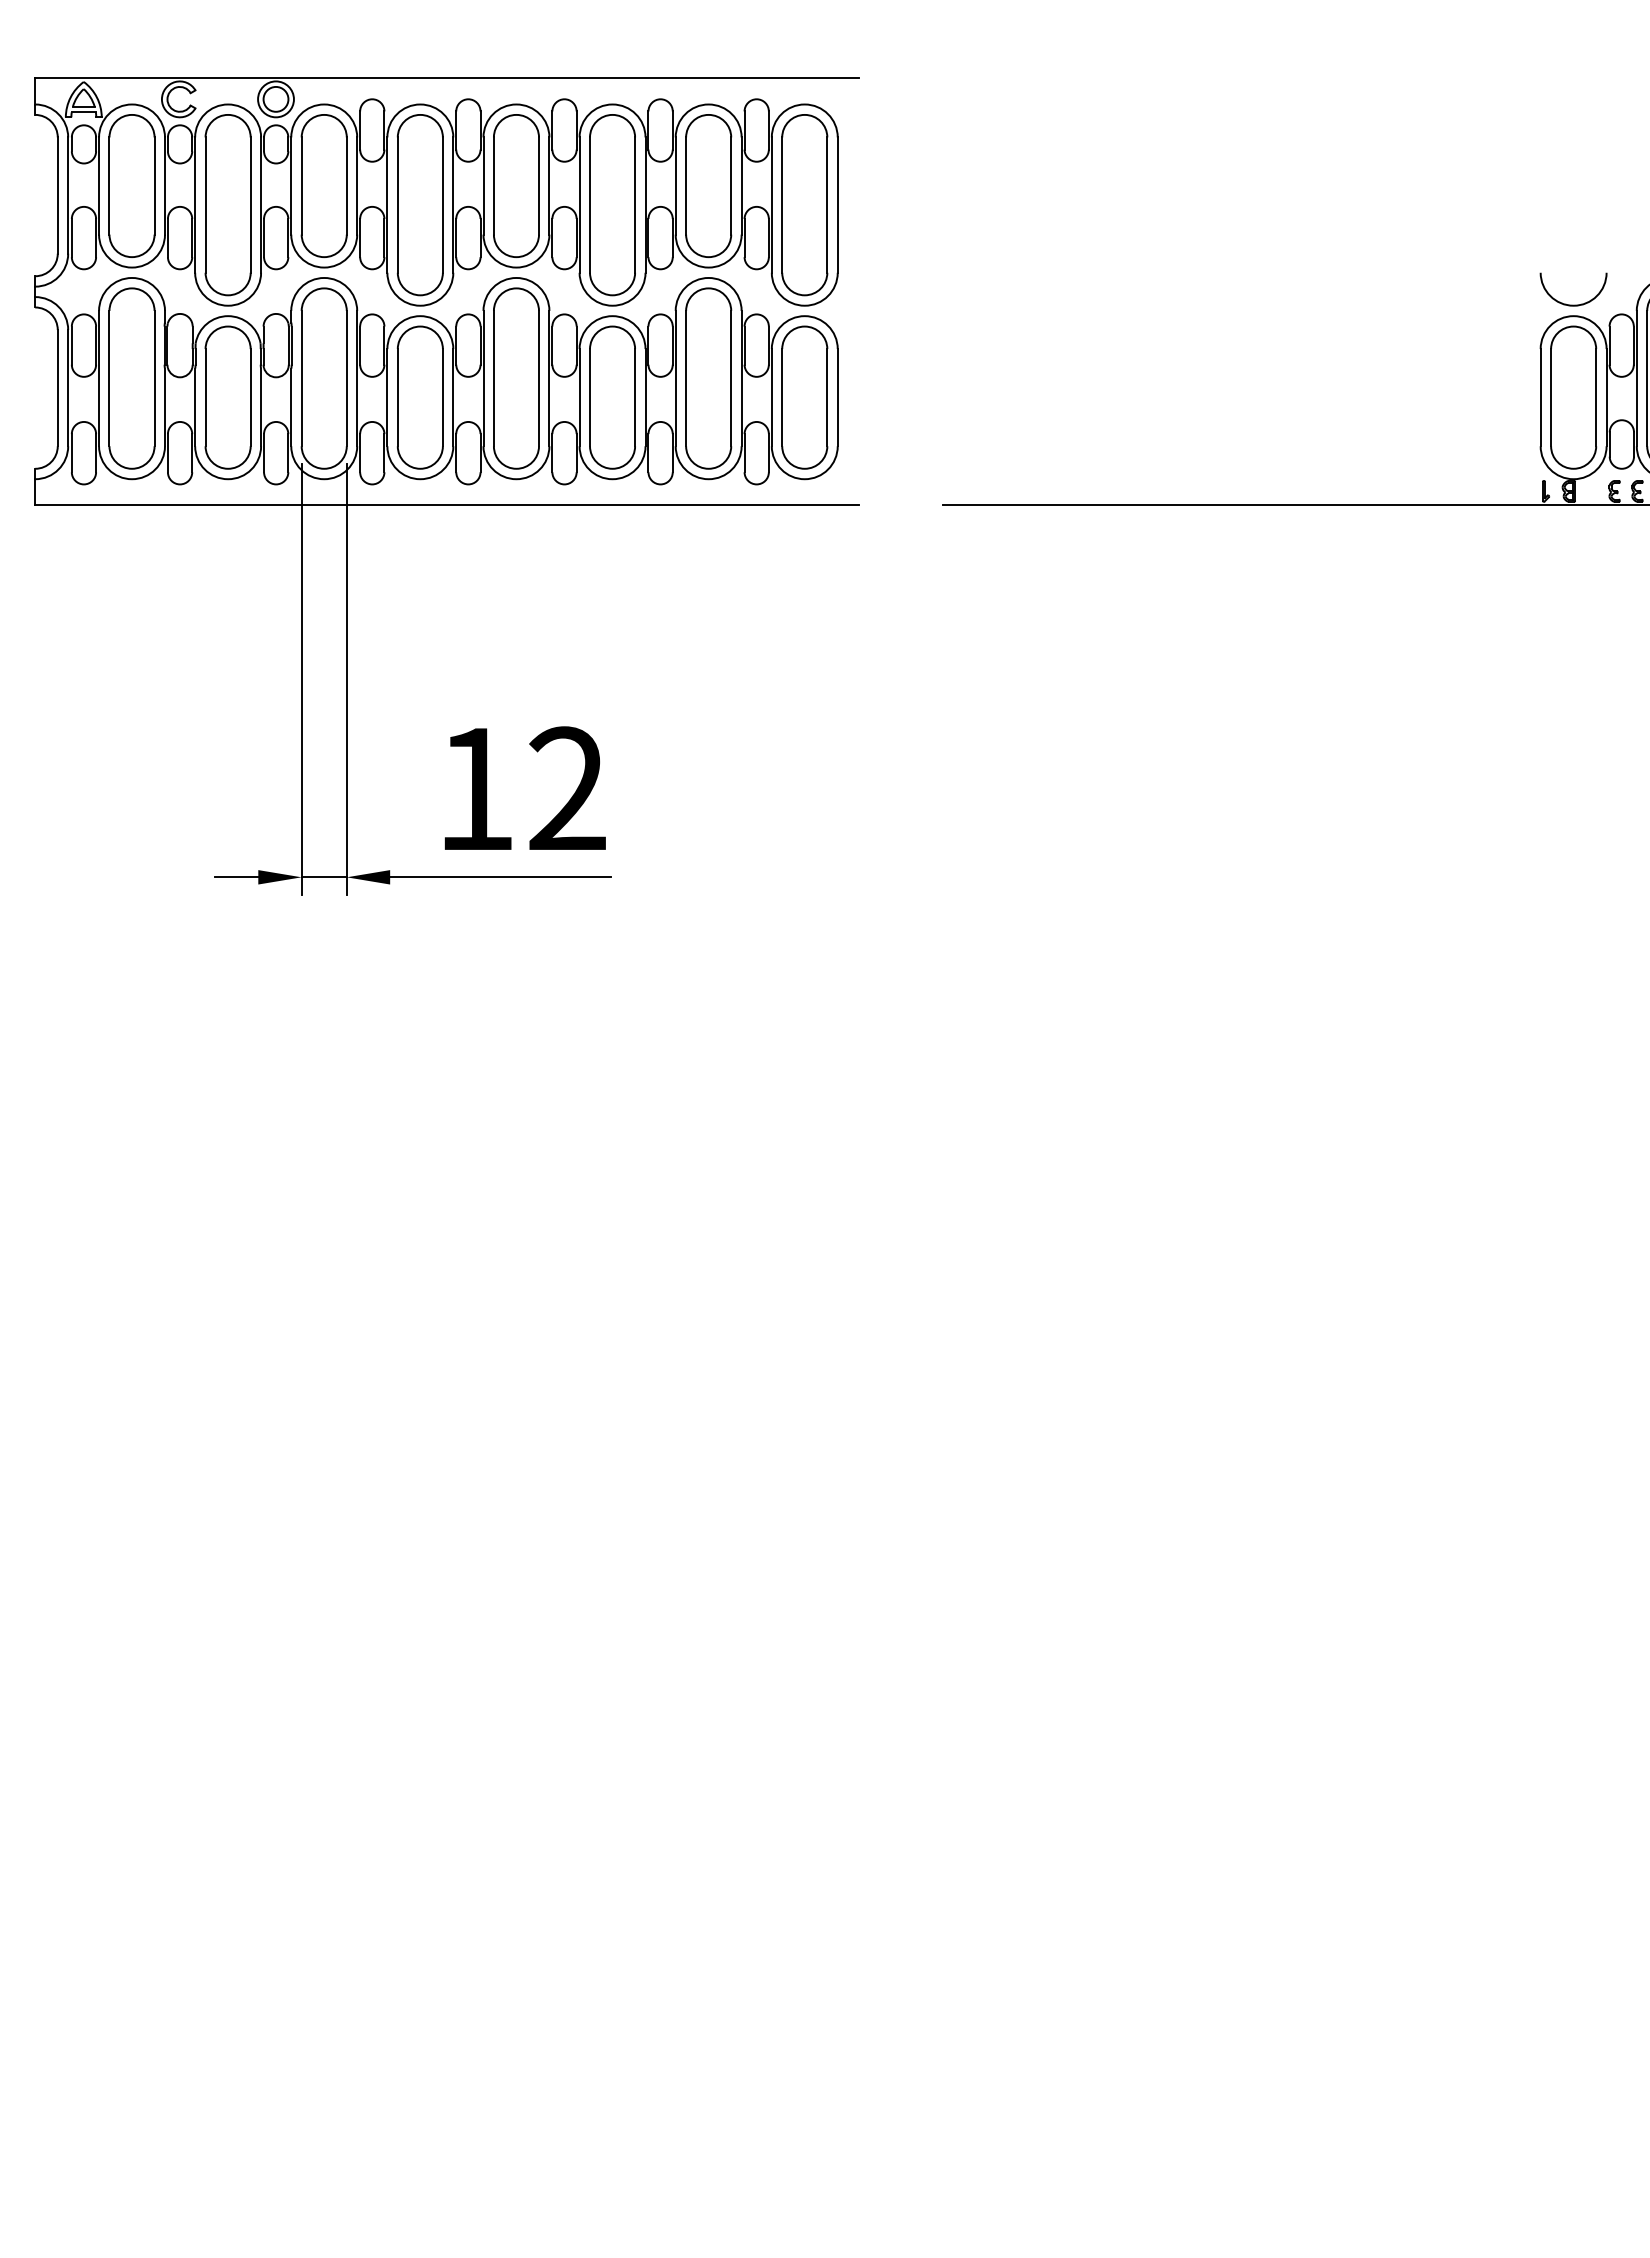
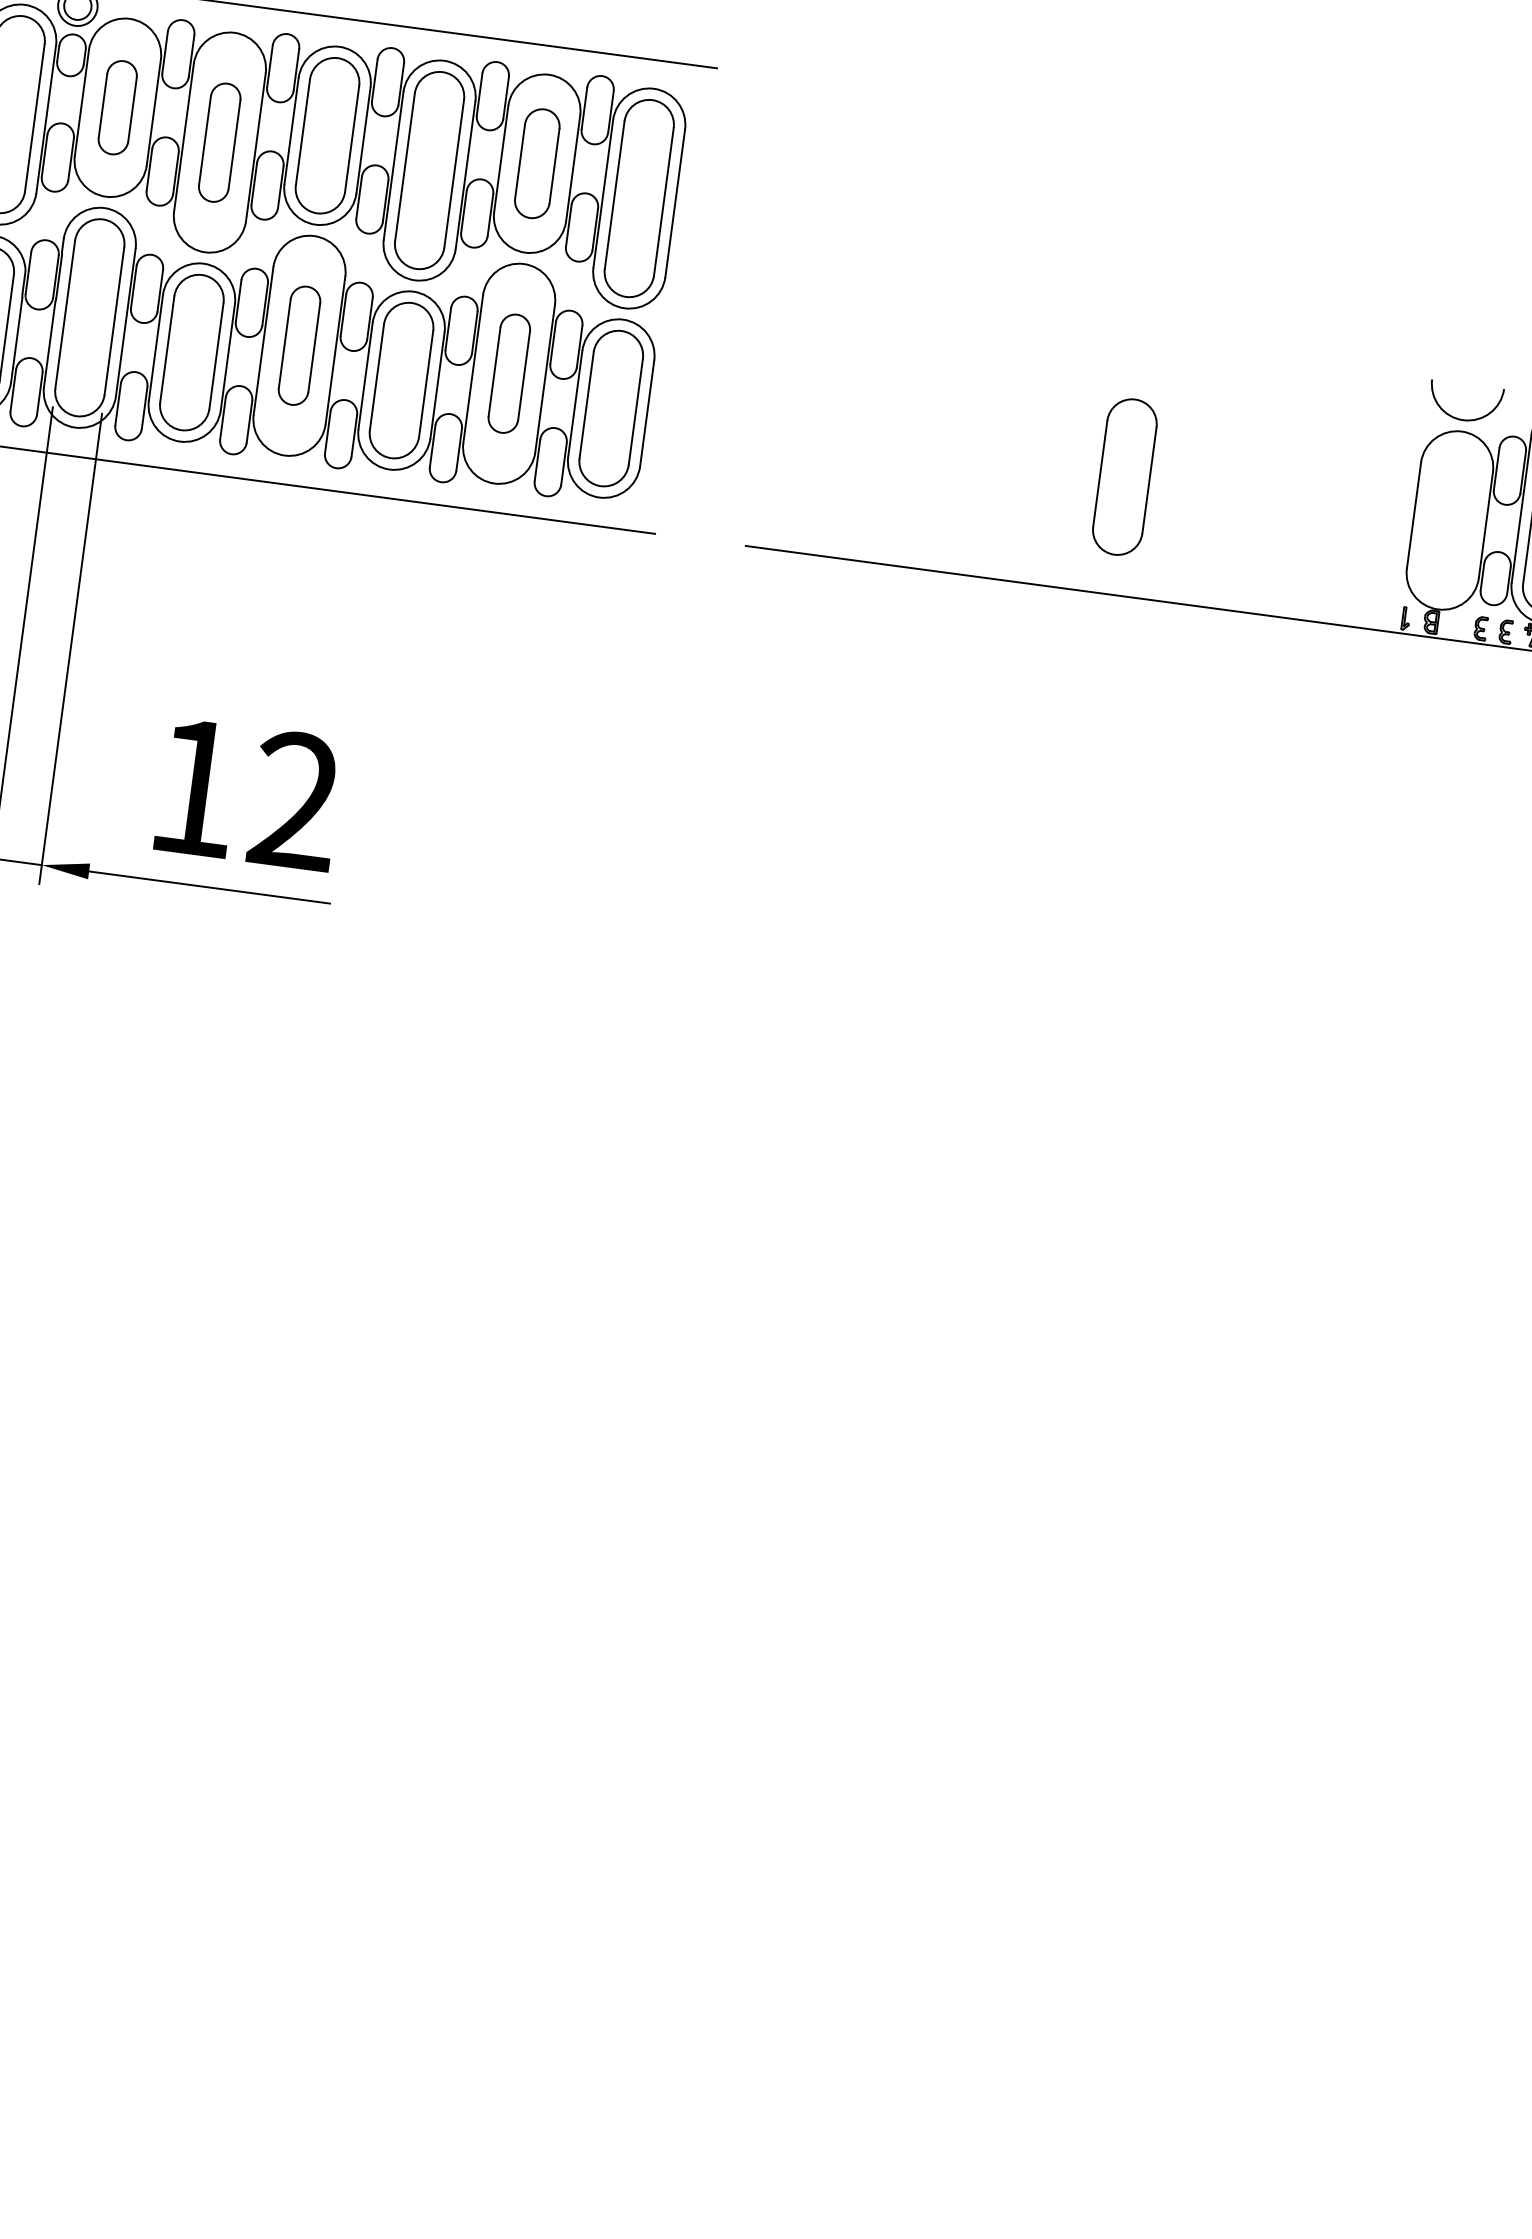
part: (323, 185) -> (117, 107), size x0.6
part: (708, 185) -> (537, 163), size x0.7
part: (419, 205) -> (218, 142), size x0.6
part: (516, 378) -> (299, 345), size x0.6
part: (708, 378) -> (509, 373), size x0.6
part: (1573, 397) -> (1124, 476), moved

